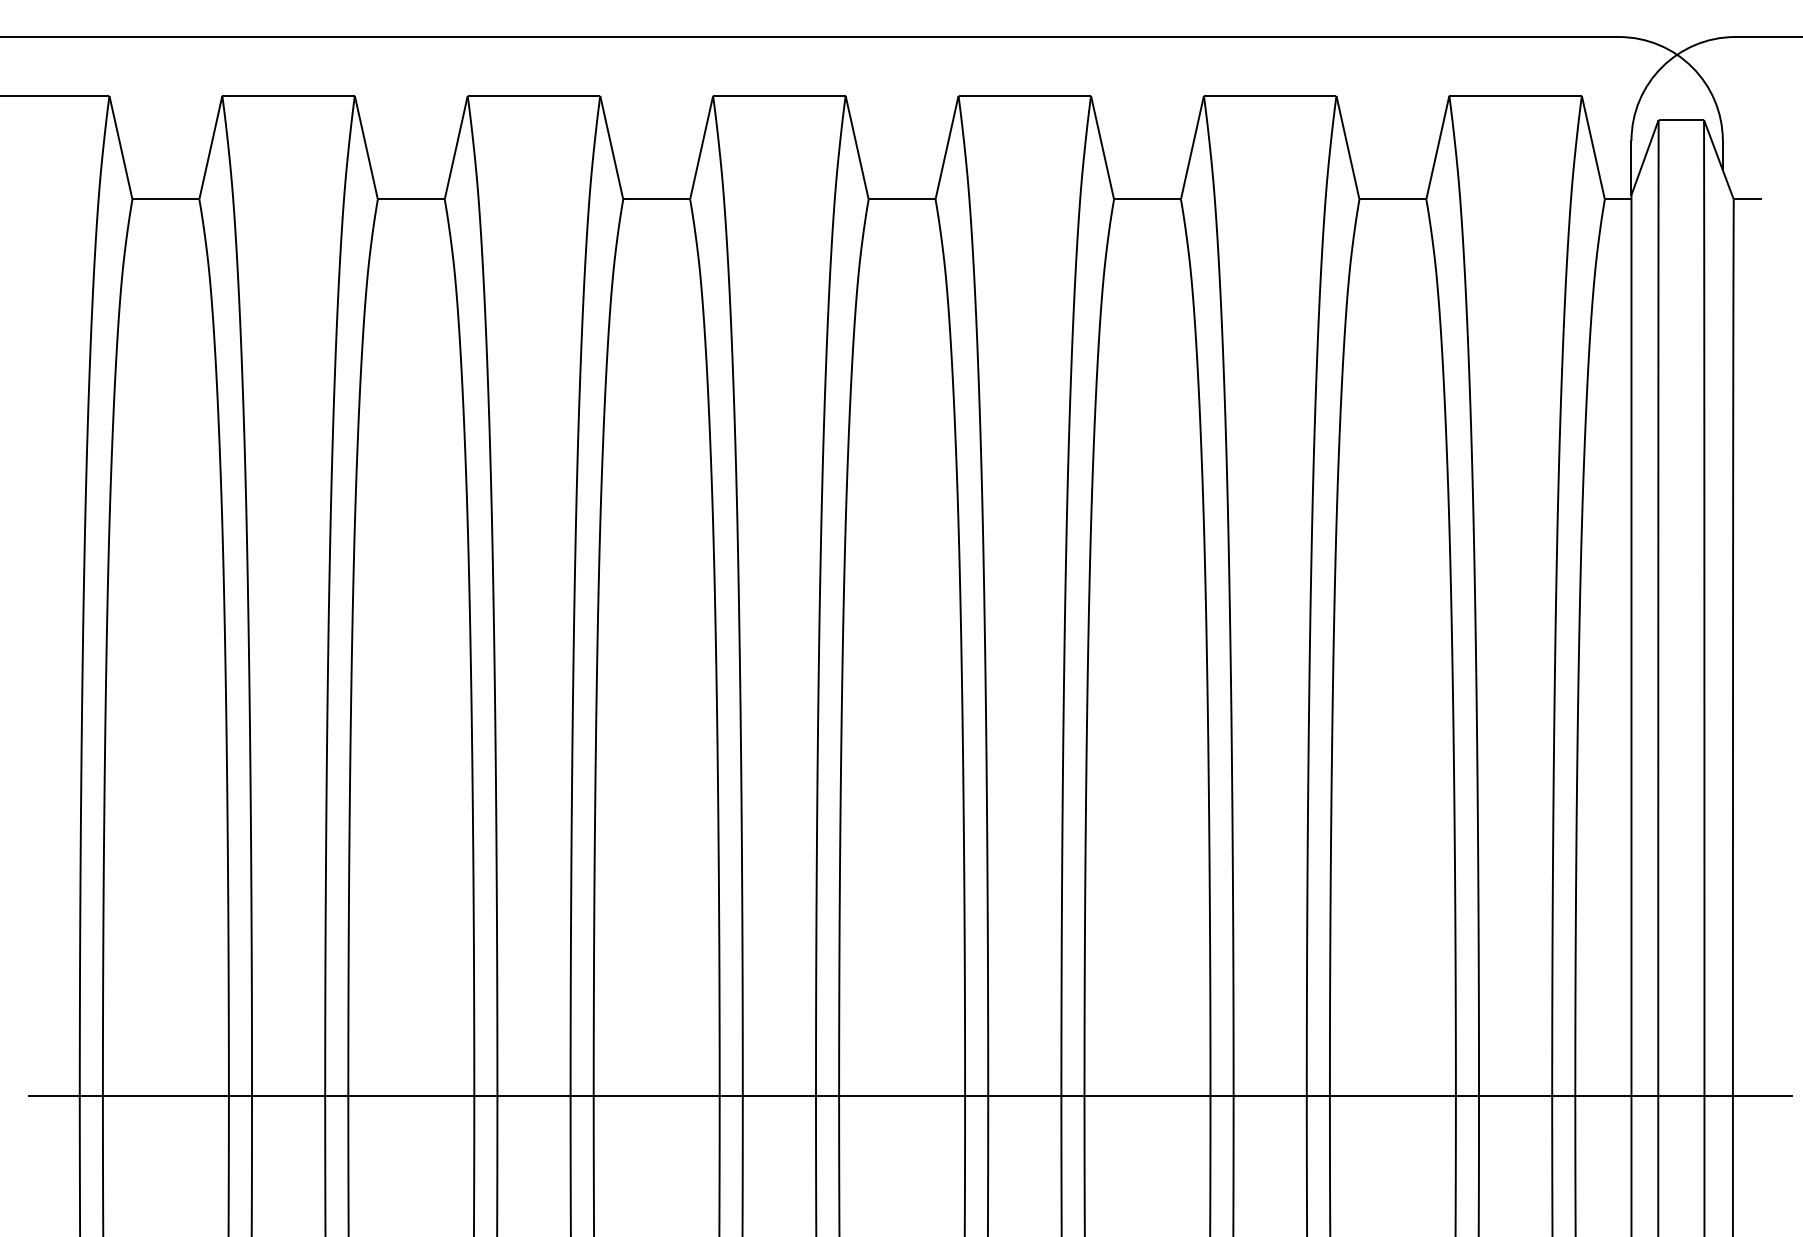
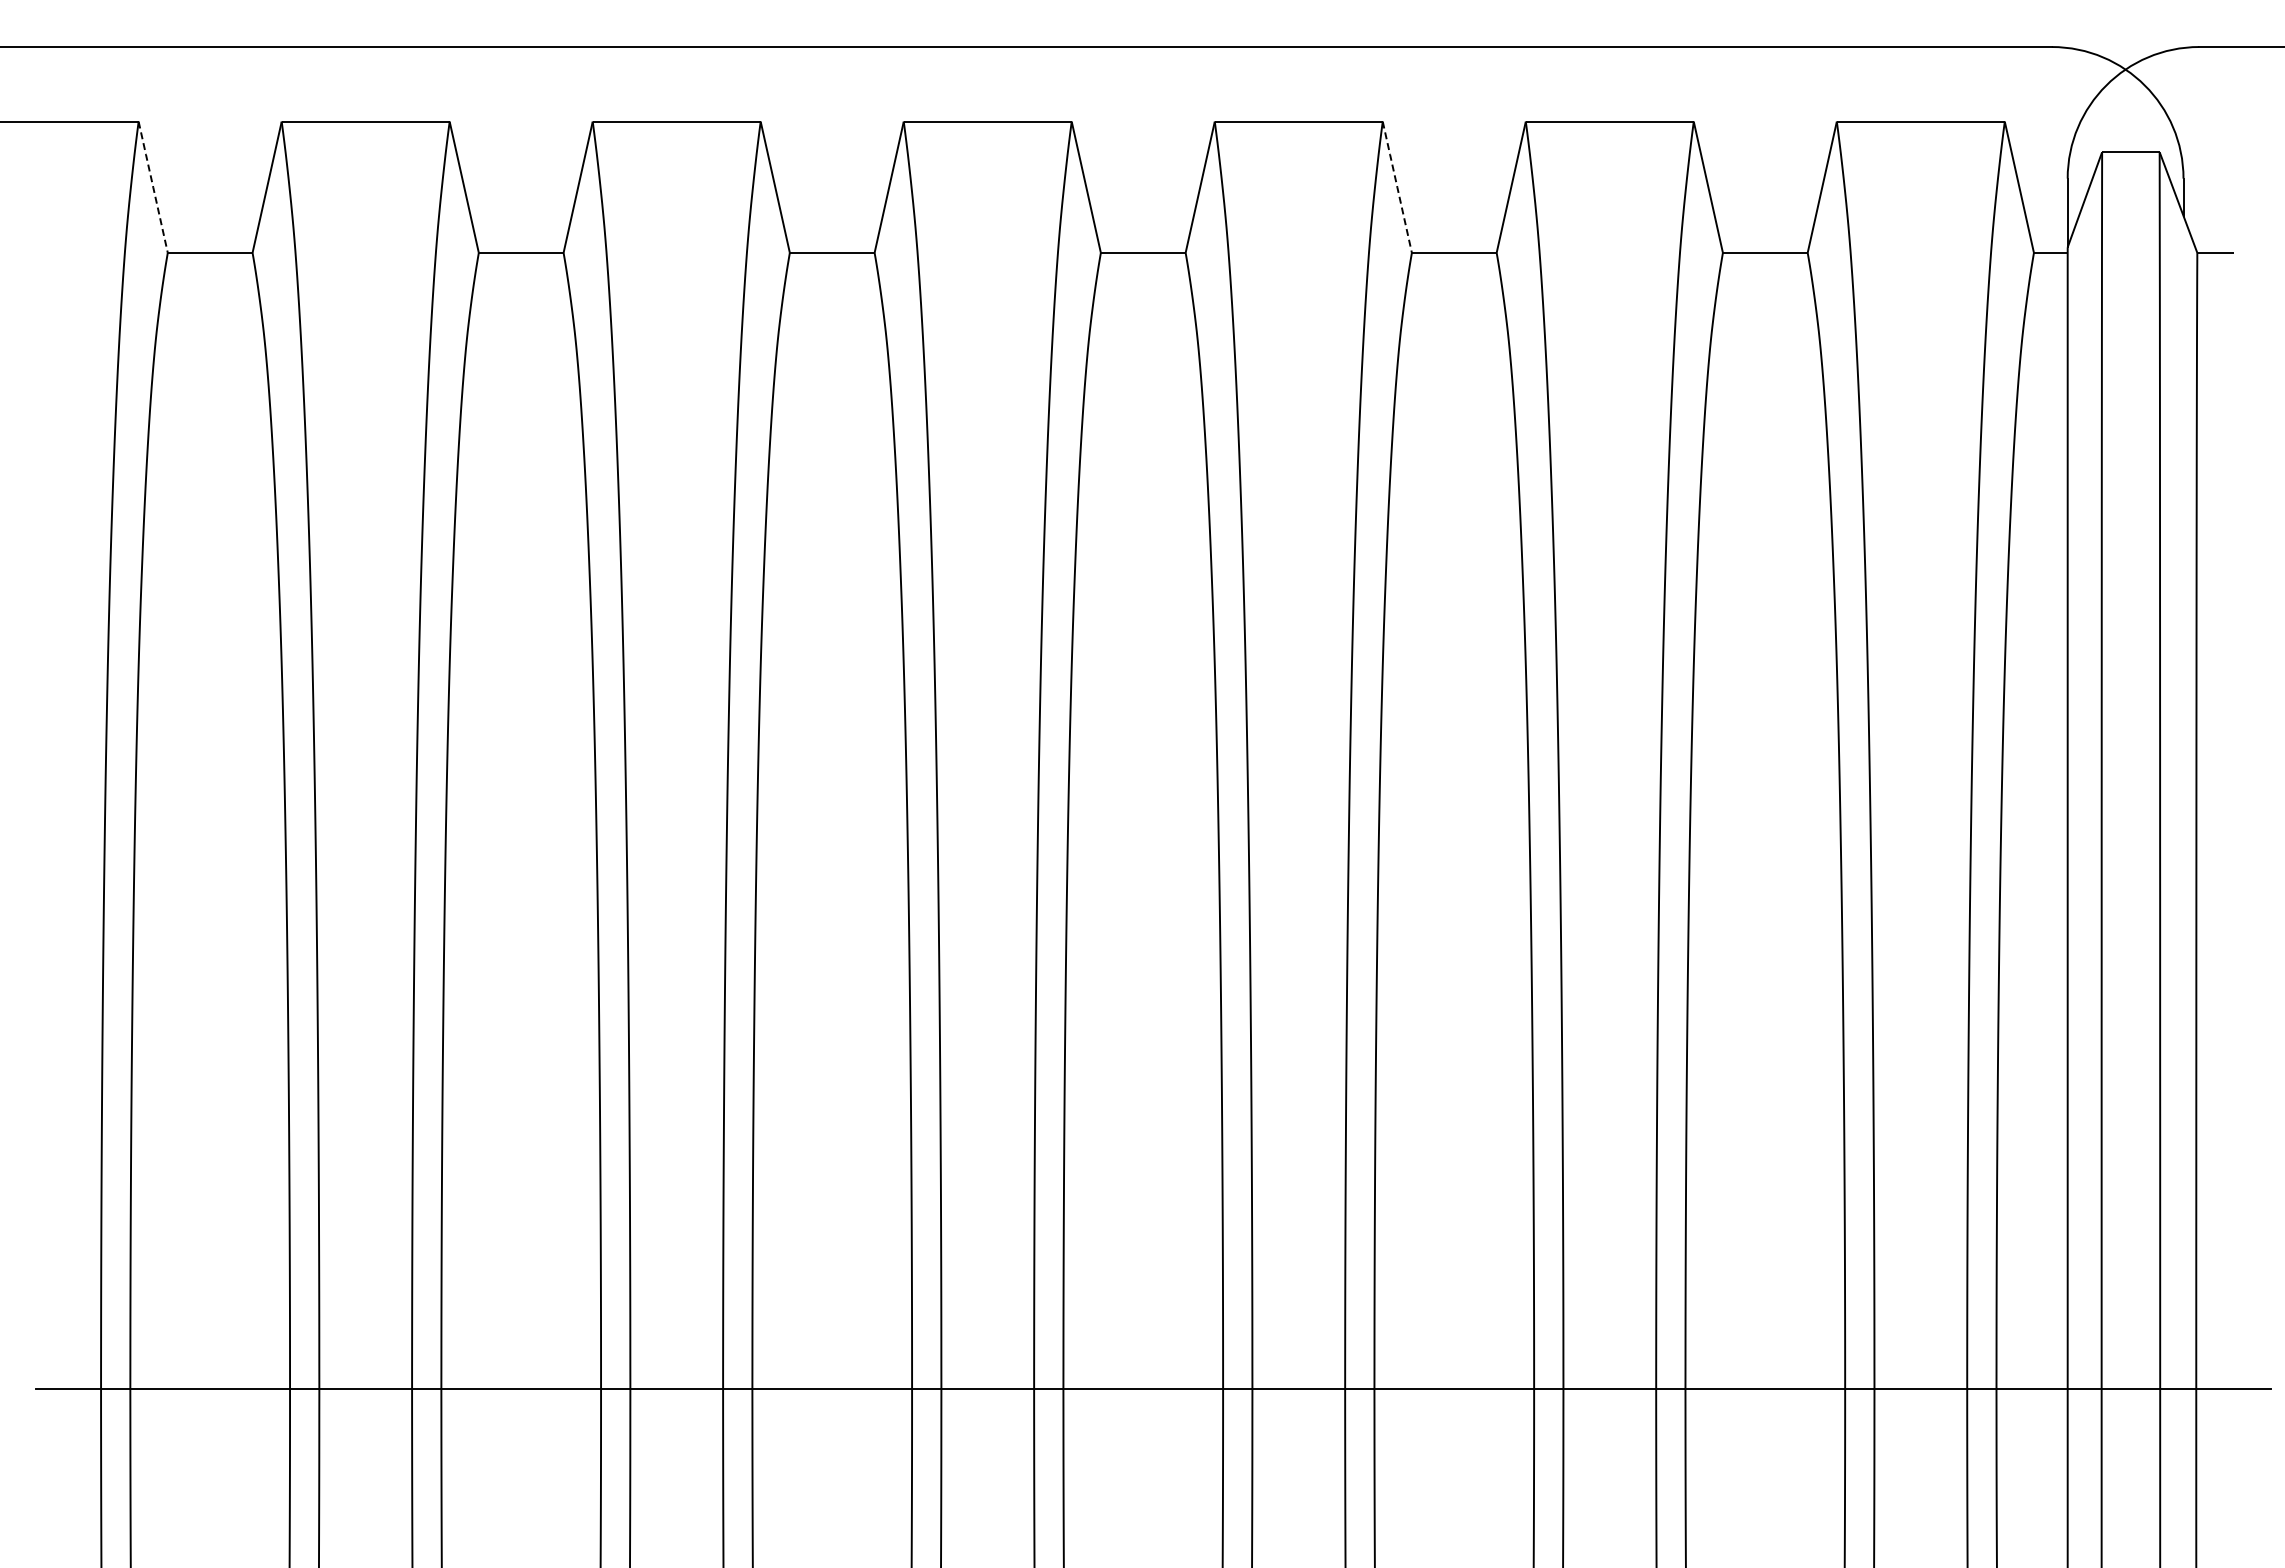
line: (121, 147) -> (153, 187), solid -> dashed
line: (1102, 147) -> (1397, 187), solid -> dashed

